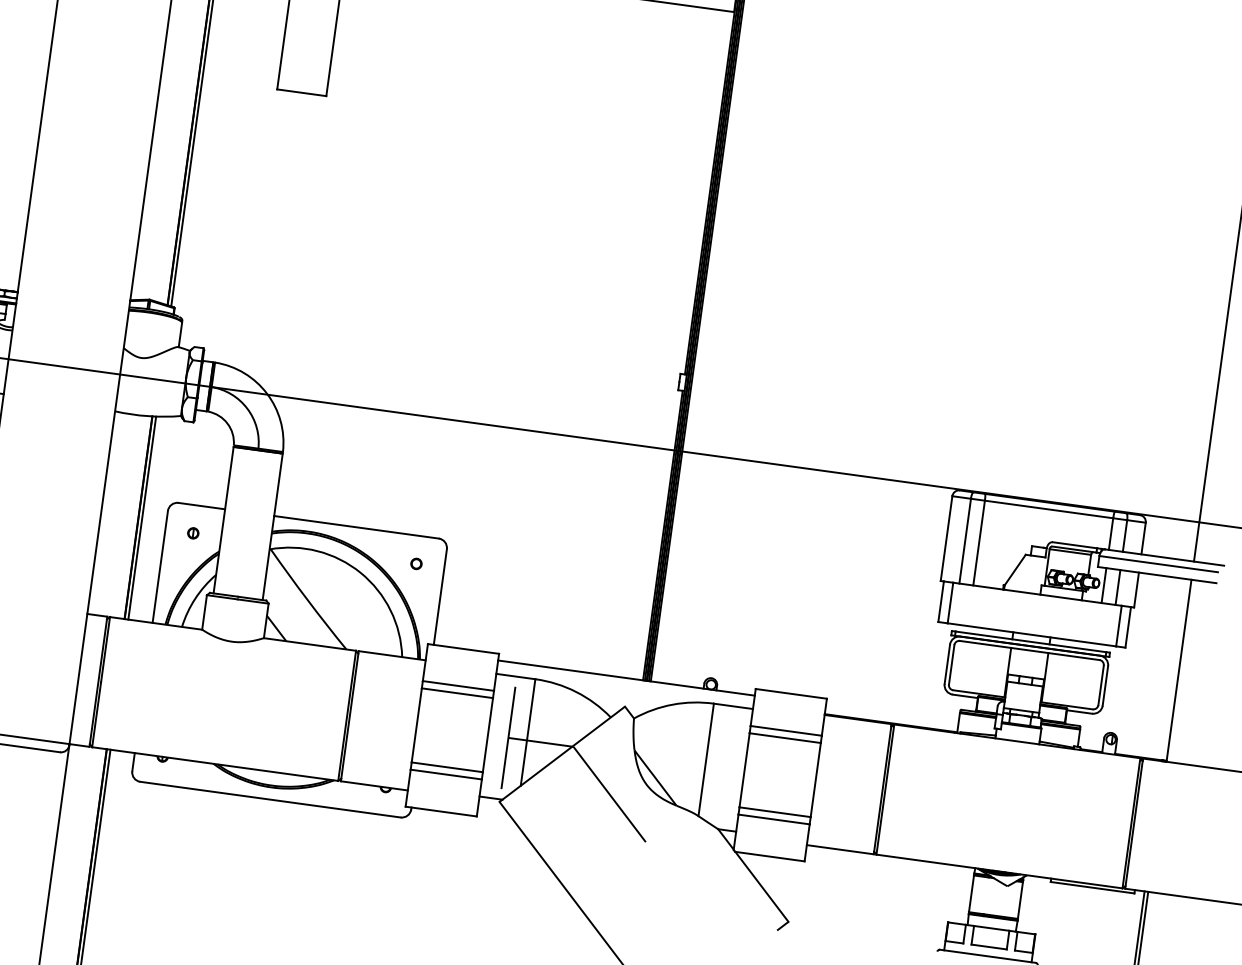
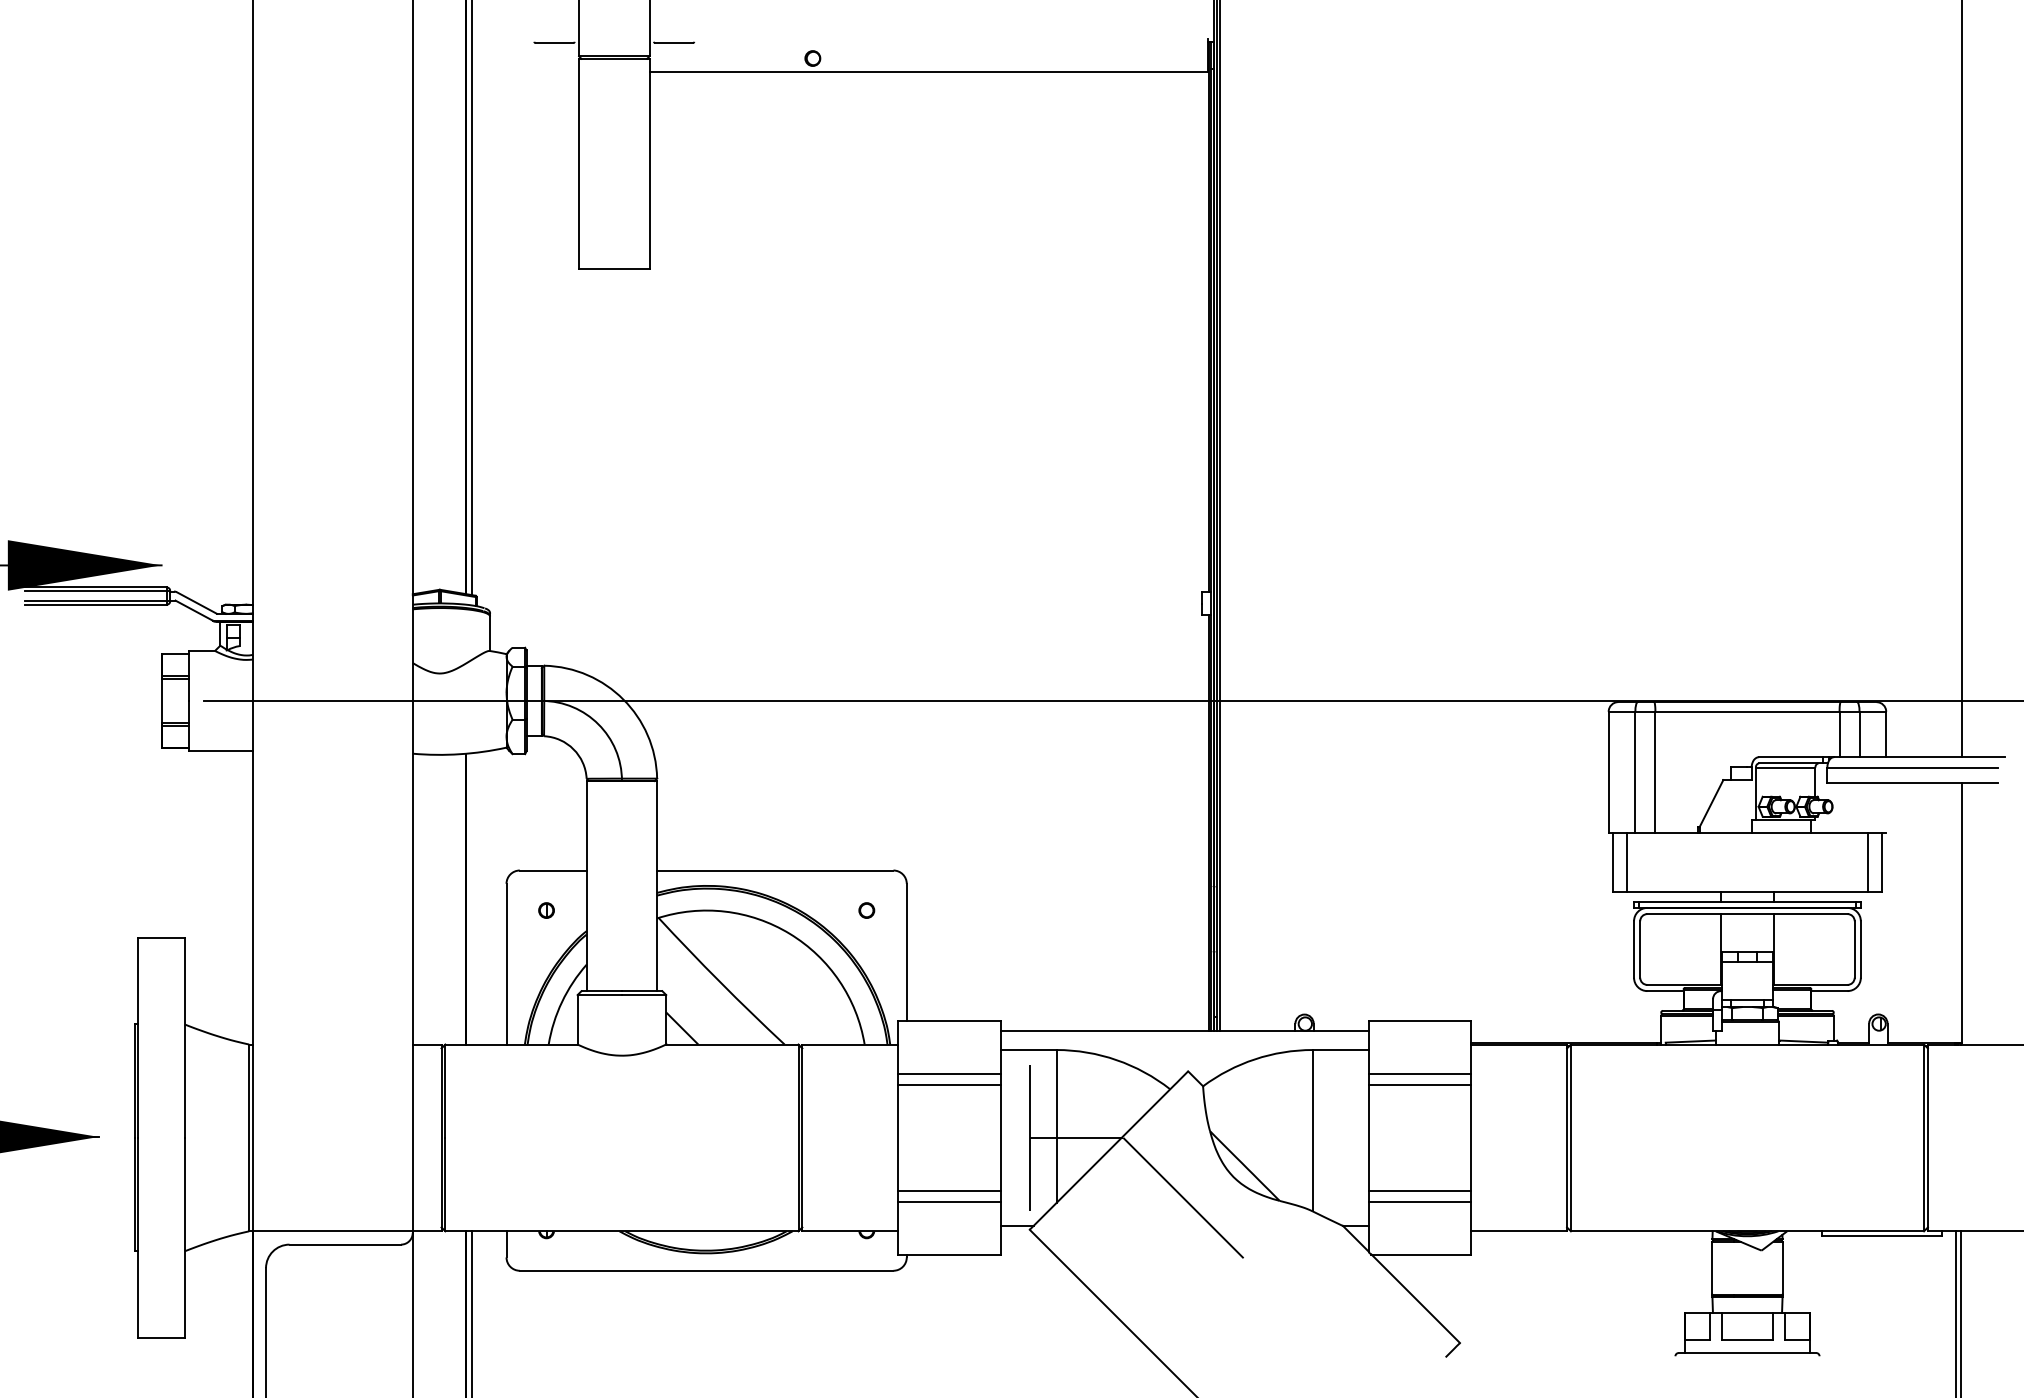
line: (142, 517) -> (471, 898), removed
line: (1103, 585) -> (1839, 808), removed
line: (1117, 587) -> (1859, 808), removed
line: (1136, 590) -> (1886, 808), removed

